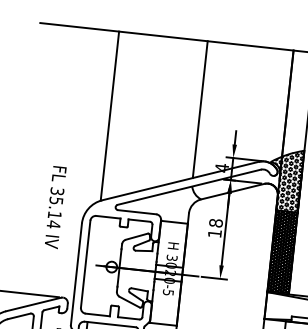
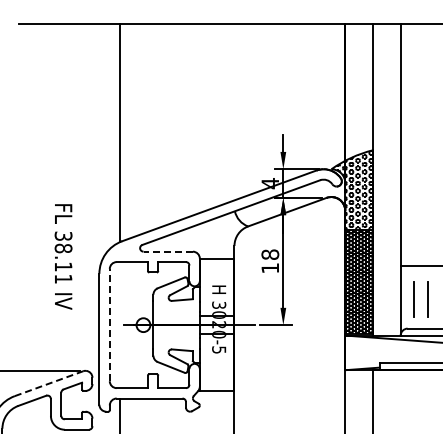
line: (200, 109) -> (234, 111), removed
text: (54, 212) -> (63, 263), 35.14 -> 38.11
line: (137, 212) -> (168, 251), solid -> dashed
line: (85, 263) -> (109, 324), solid -> dashed
line: (34, 304) -> (49, 383), solid -> dashed

